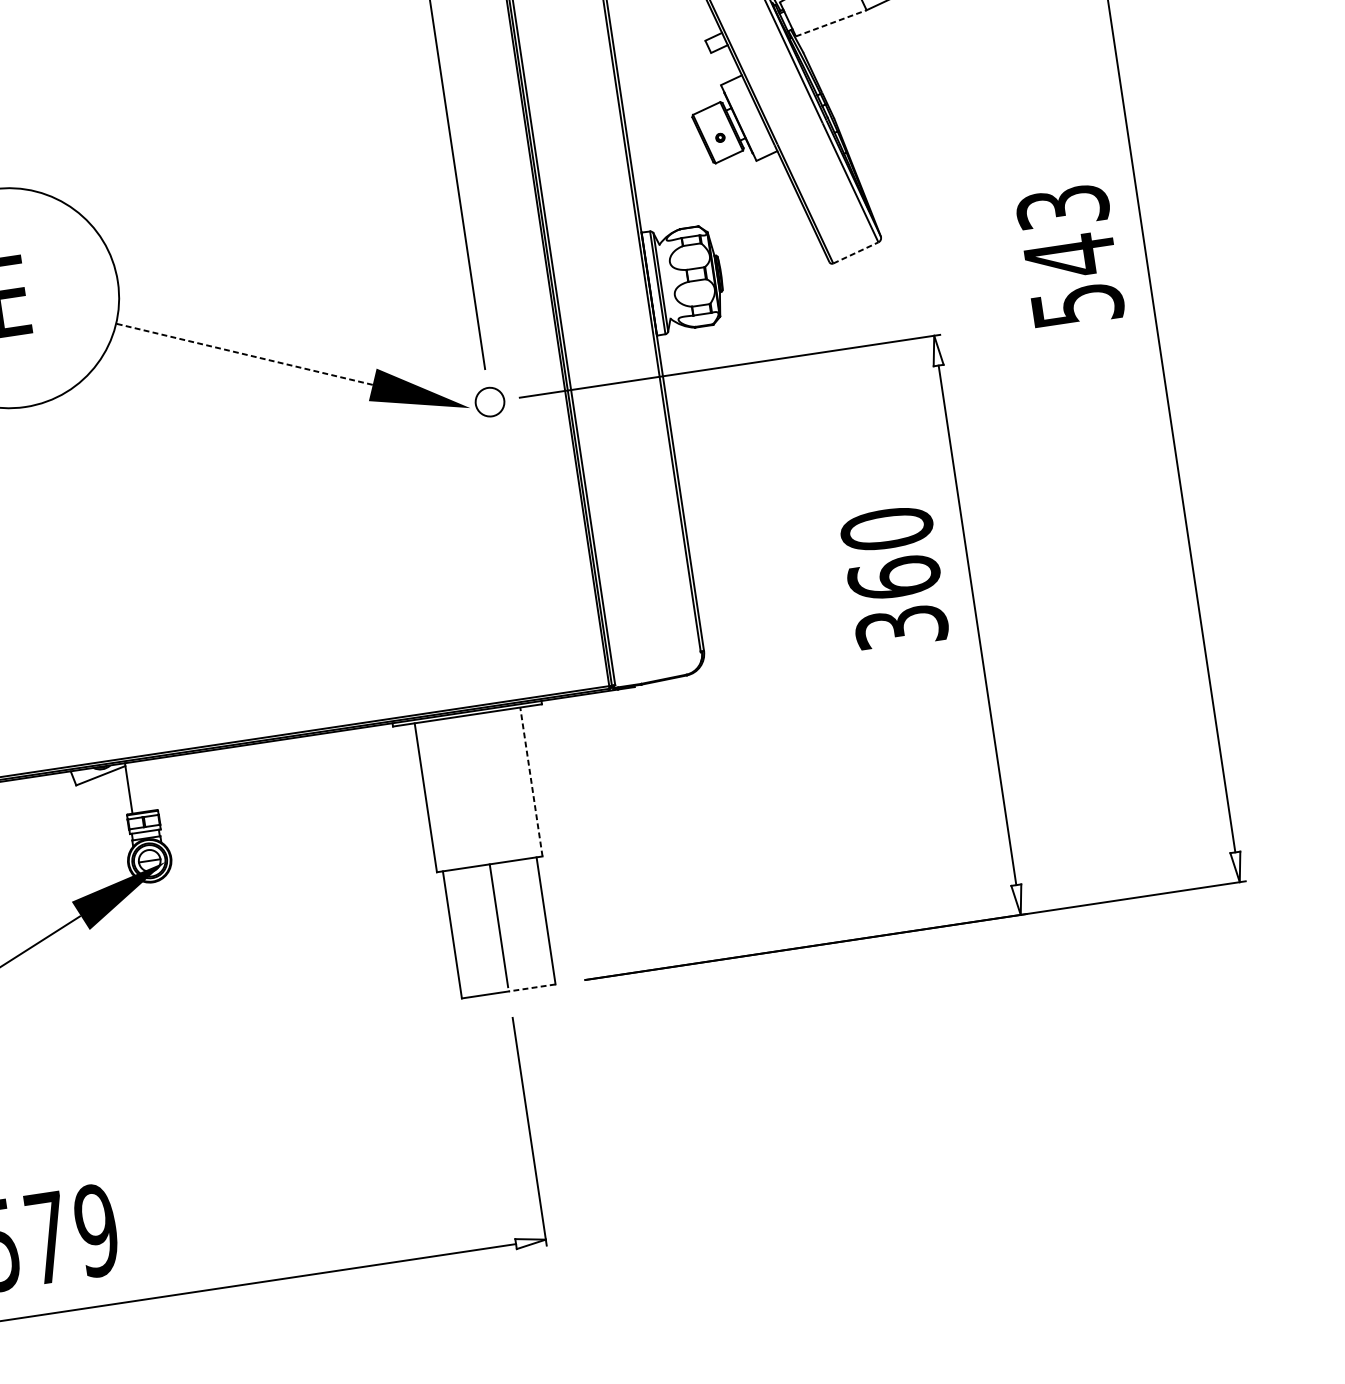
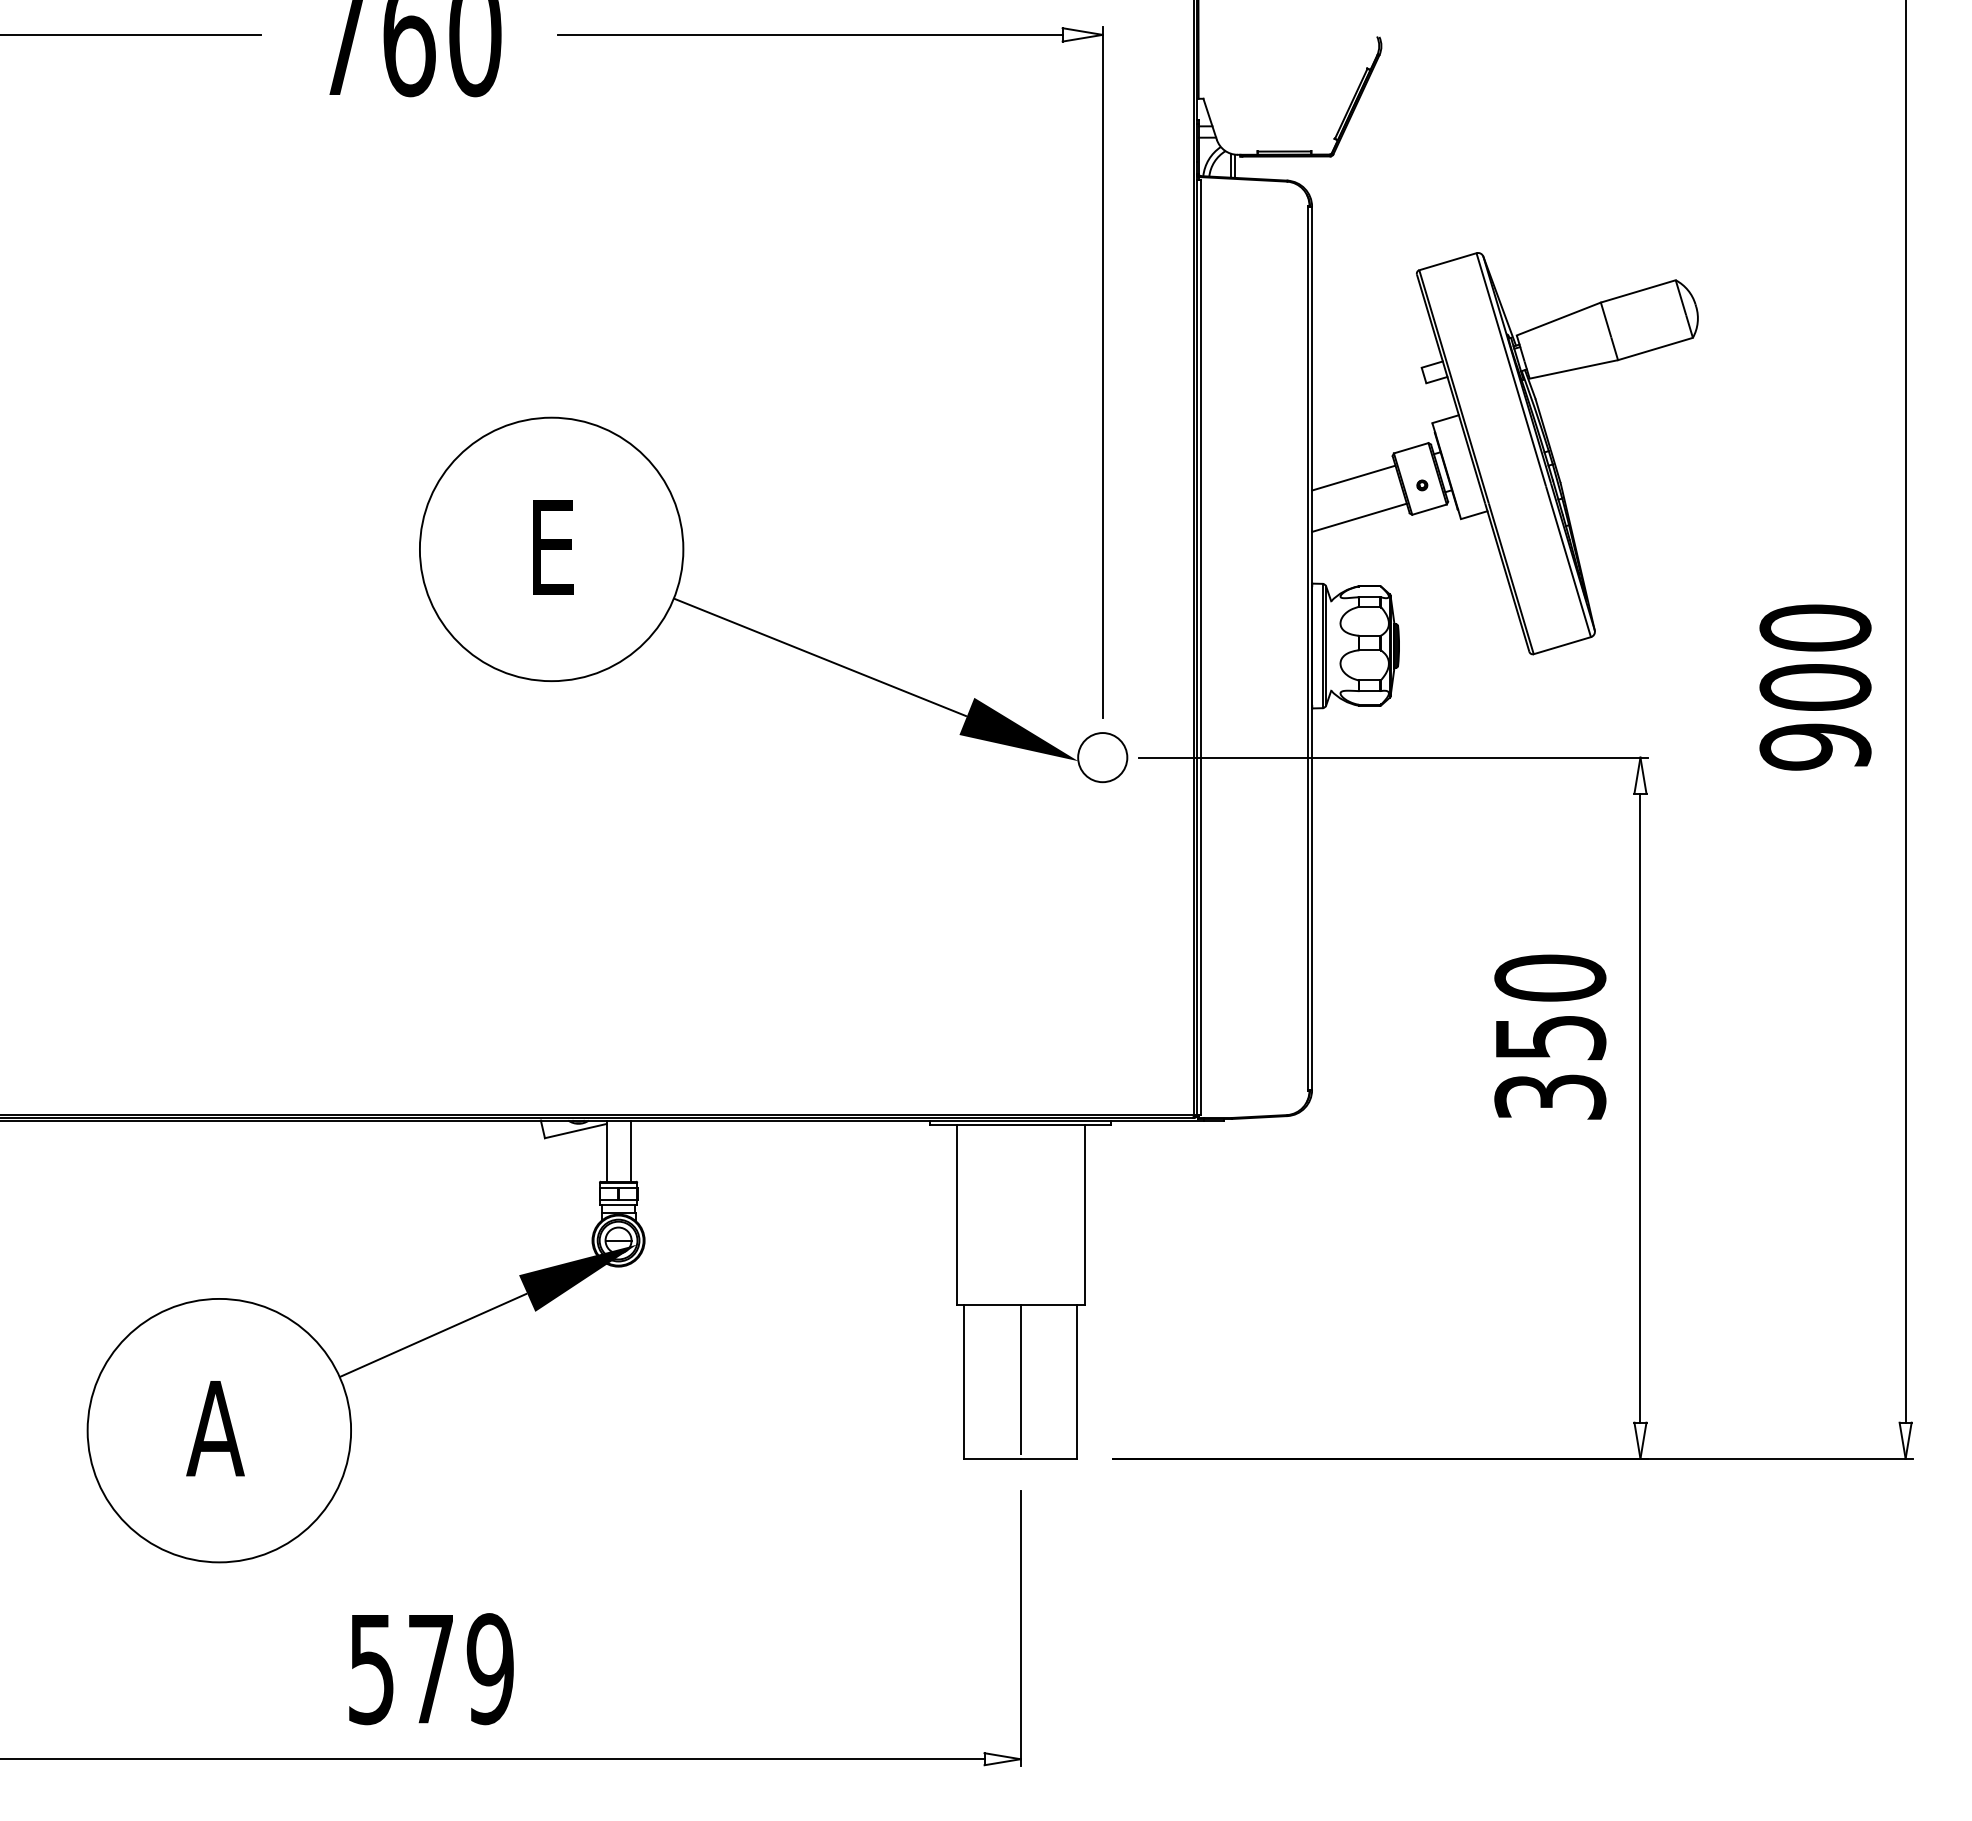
line: (831, 23) -> (1574, 369), dashed -> solid
line: (662, 139) -> (1353, 477), added
line: (672, 172) -> (1359, 517), added
line: (855, 252) -> (1562, 645), dashed -> solid
text: (1070, 256) -> (1815, 687), 543 -> 900
line: (244, 354) -> (820, 657), dashed -> solid
circle: (489, 402) -> (1102, 757), size x1.43
text: (894, 577) -> (1550, 1036), 360 -> 350
line: (531, 781) -> (1084, 1214), dashed -> solid
line: (148, 784) -> (630, 1150), added
line: (531, 987) -> (1048, 1458), dashed -> solid

